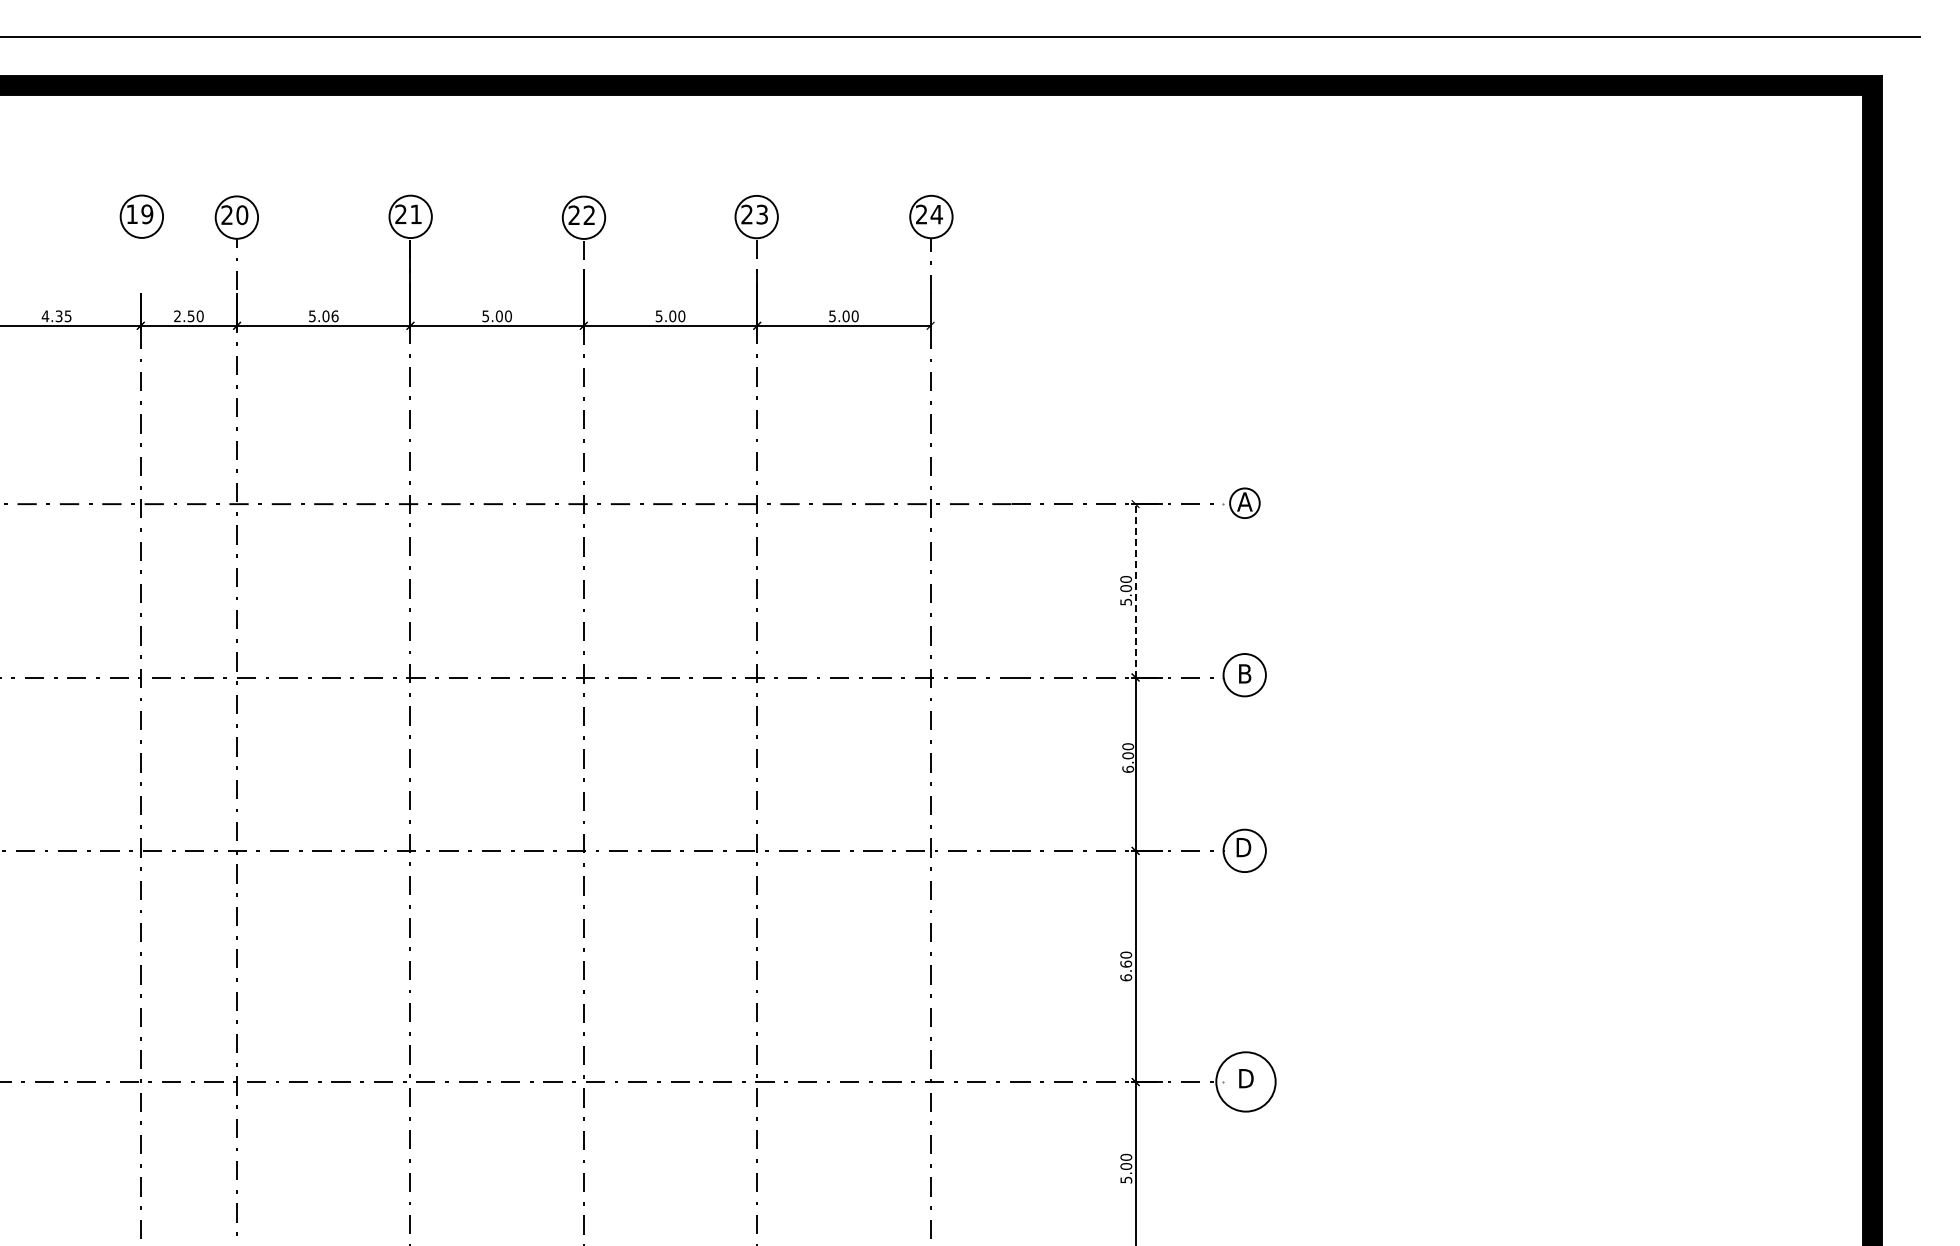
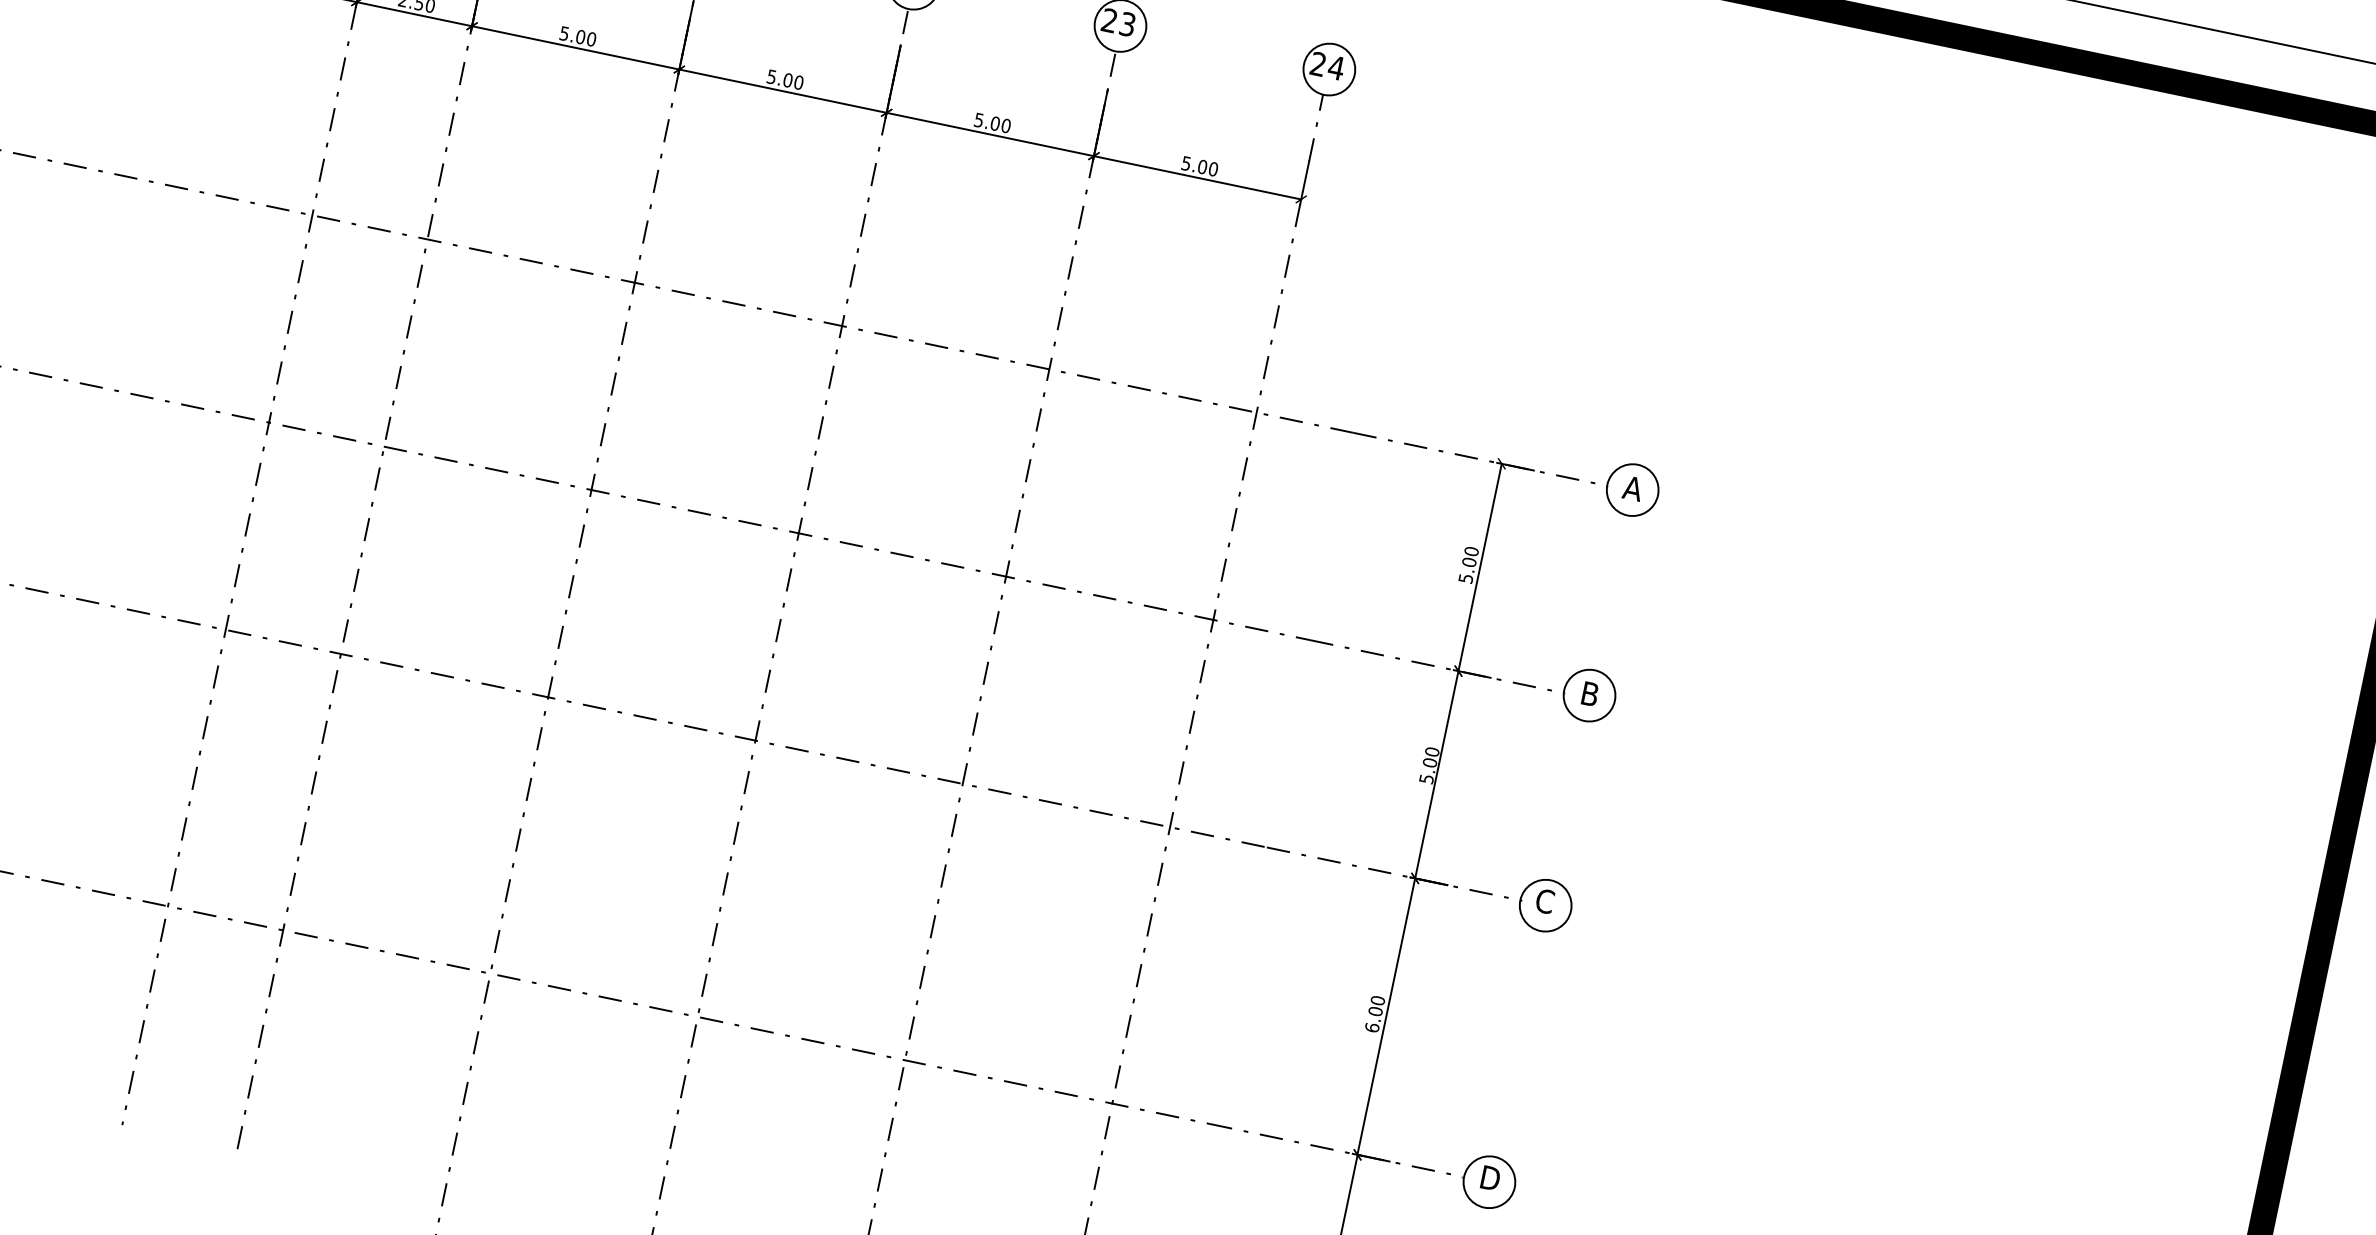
text: (334, 315) -> (591, 38), 5.06 -> 5.00
circle: (1244, 503) -> (1632, 490), size x1.43
line: (1135, 590) -> (1480, 567), dashed -> solid
text: (1128, 768) -> (1427, 778), 6.00 -> 5.00
text: (1243, 847) -> (1545, 901), D -> C
text: (1125, 963) -> (1374, 1010), 6.60 -> 6.00
circle: (1245, 1081) -> (1488, 1181), size x0.71

